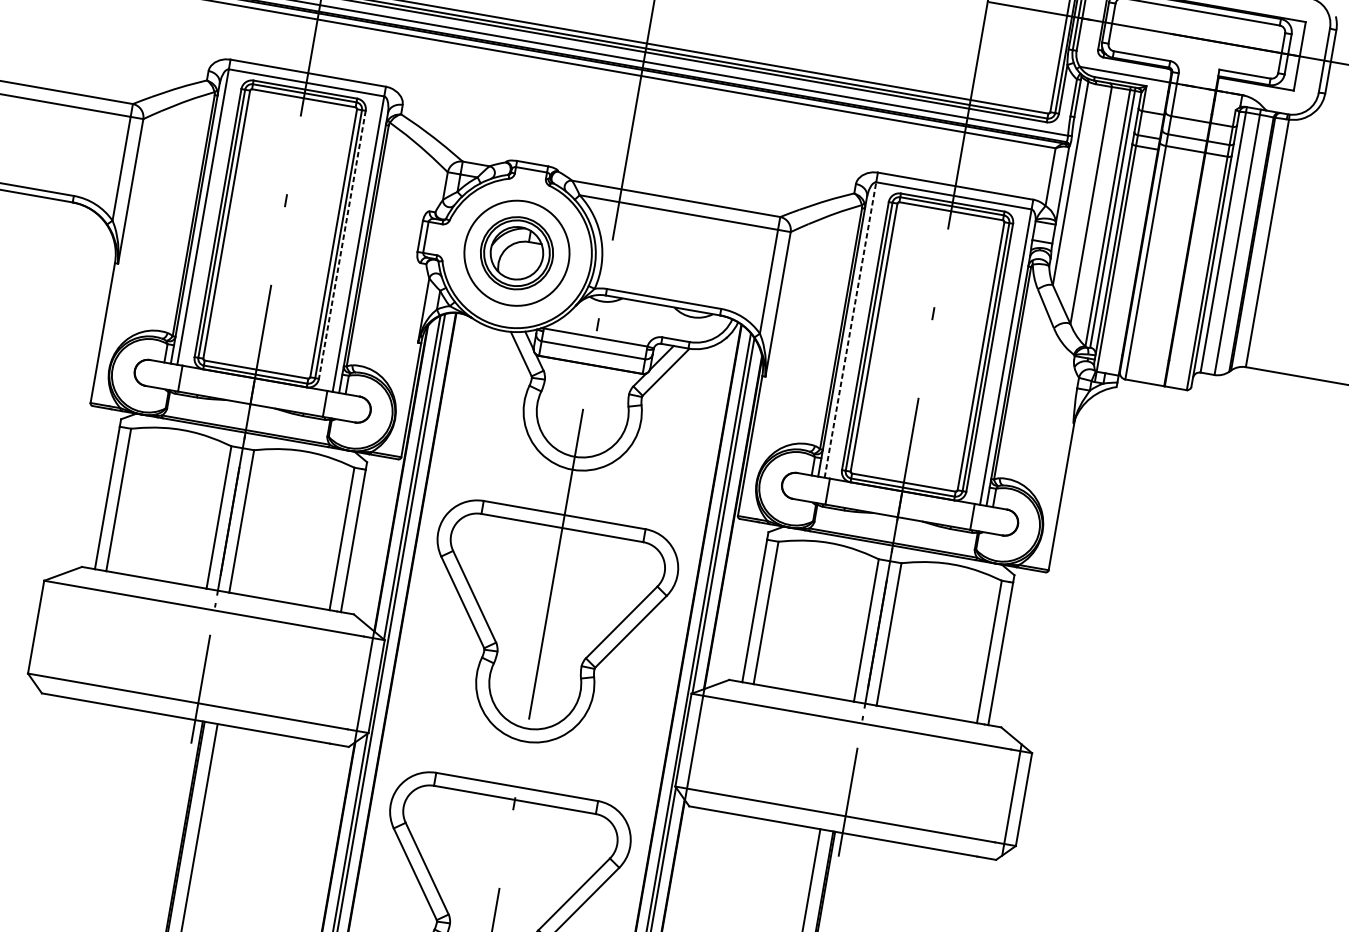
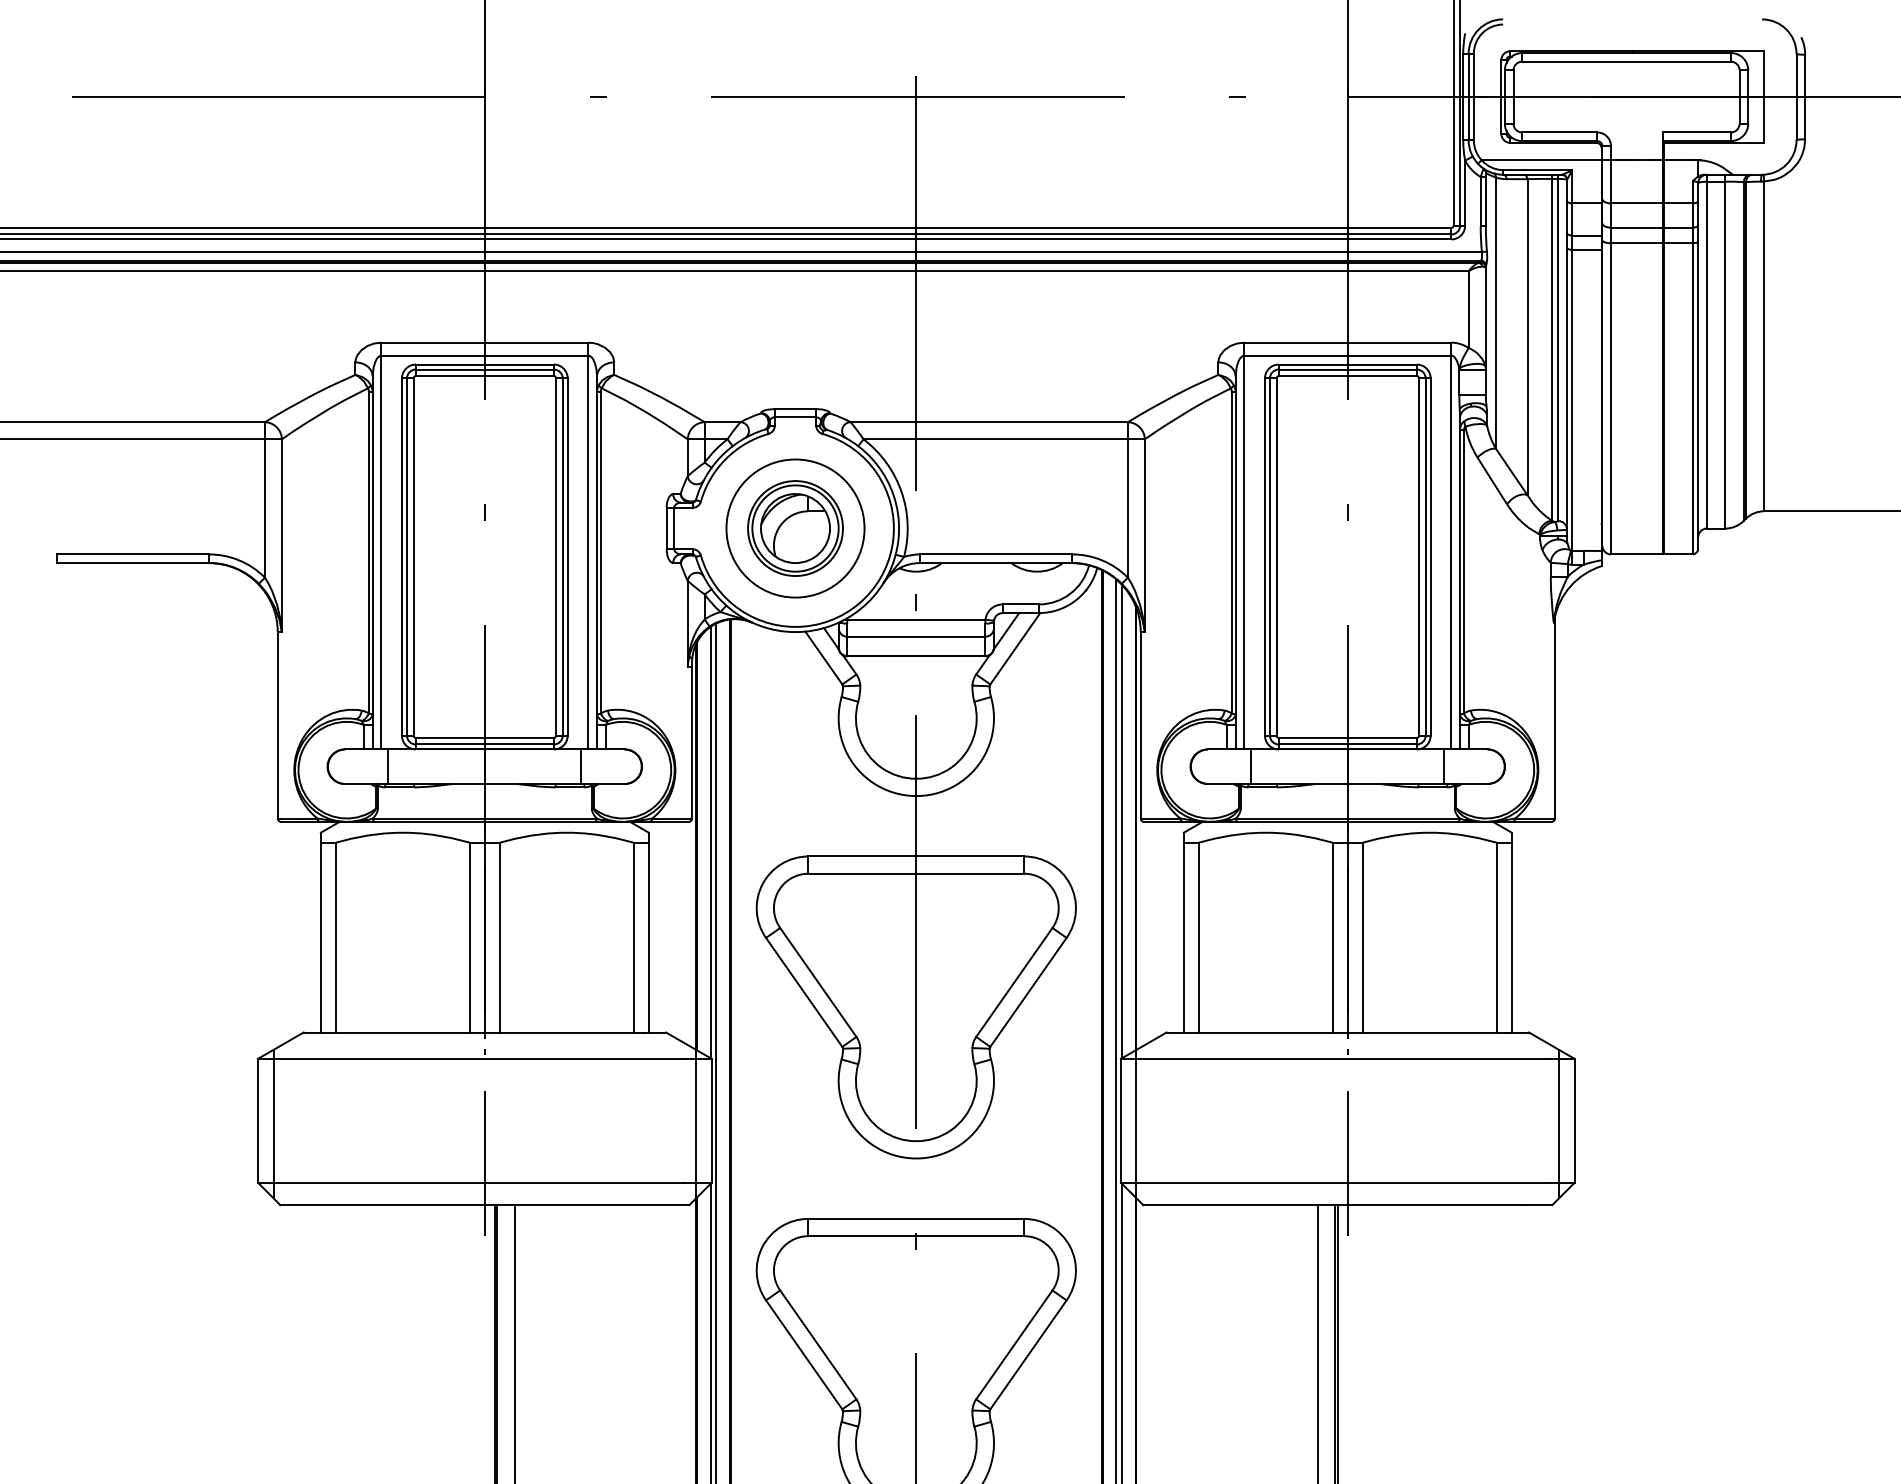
line: (342, 245) -> (567, 557), dashed -> solid
line: (850, 330) -> (1244, 552), dashed -> solid
line: (47, 631) -> (273, 1123), added

